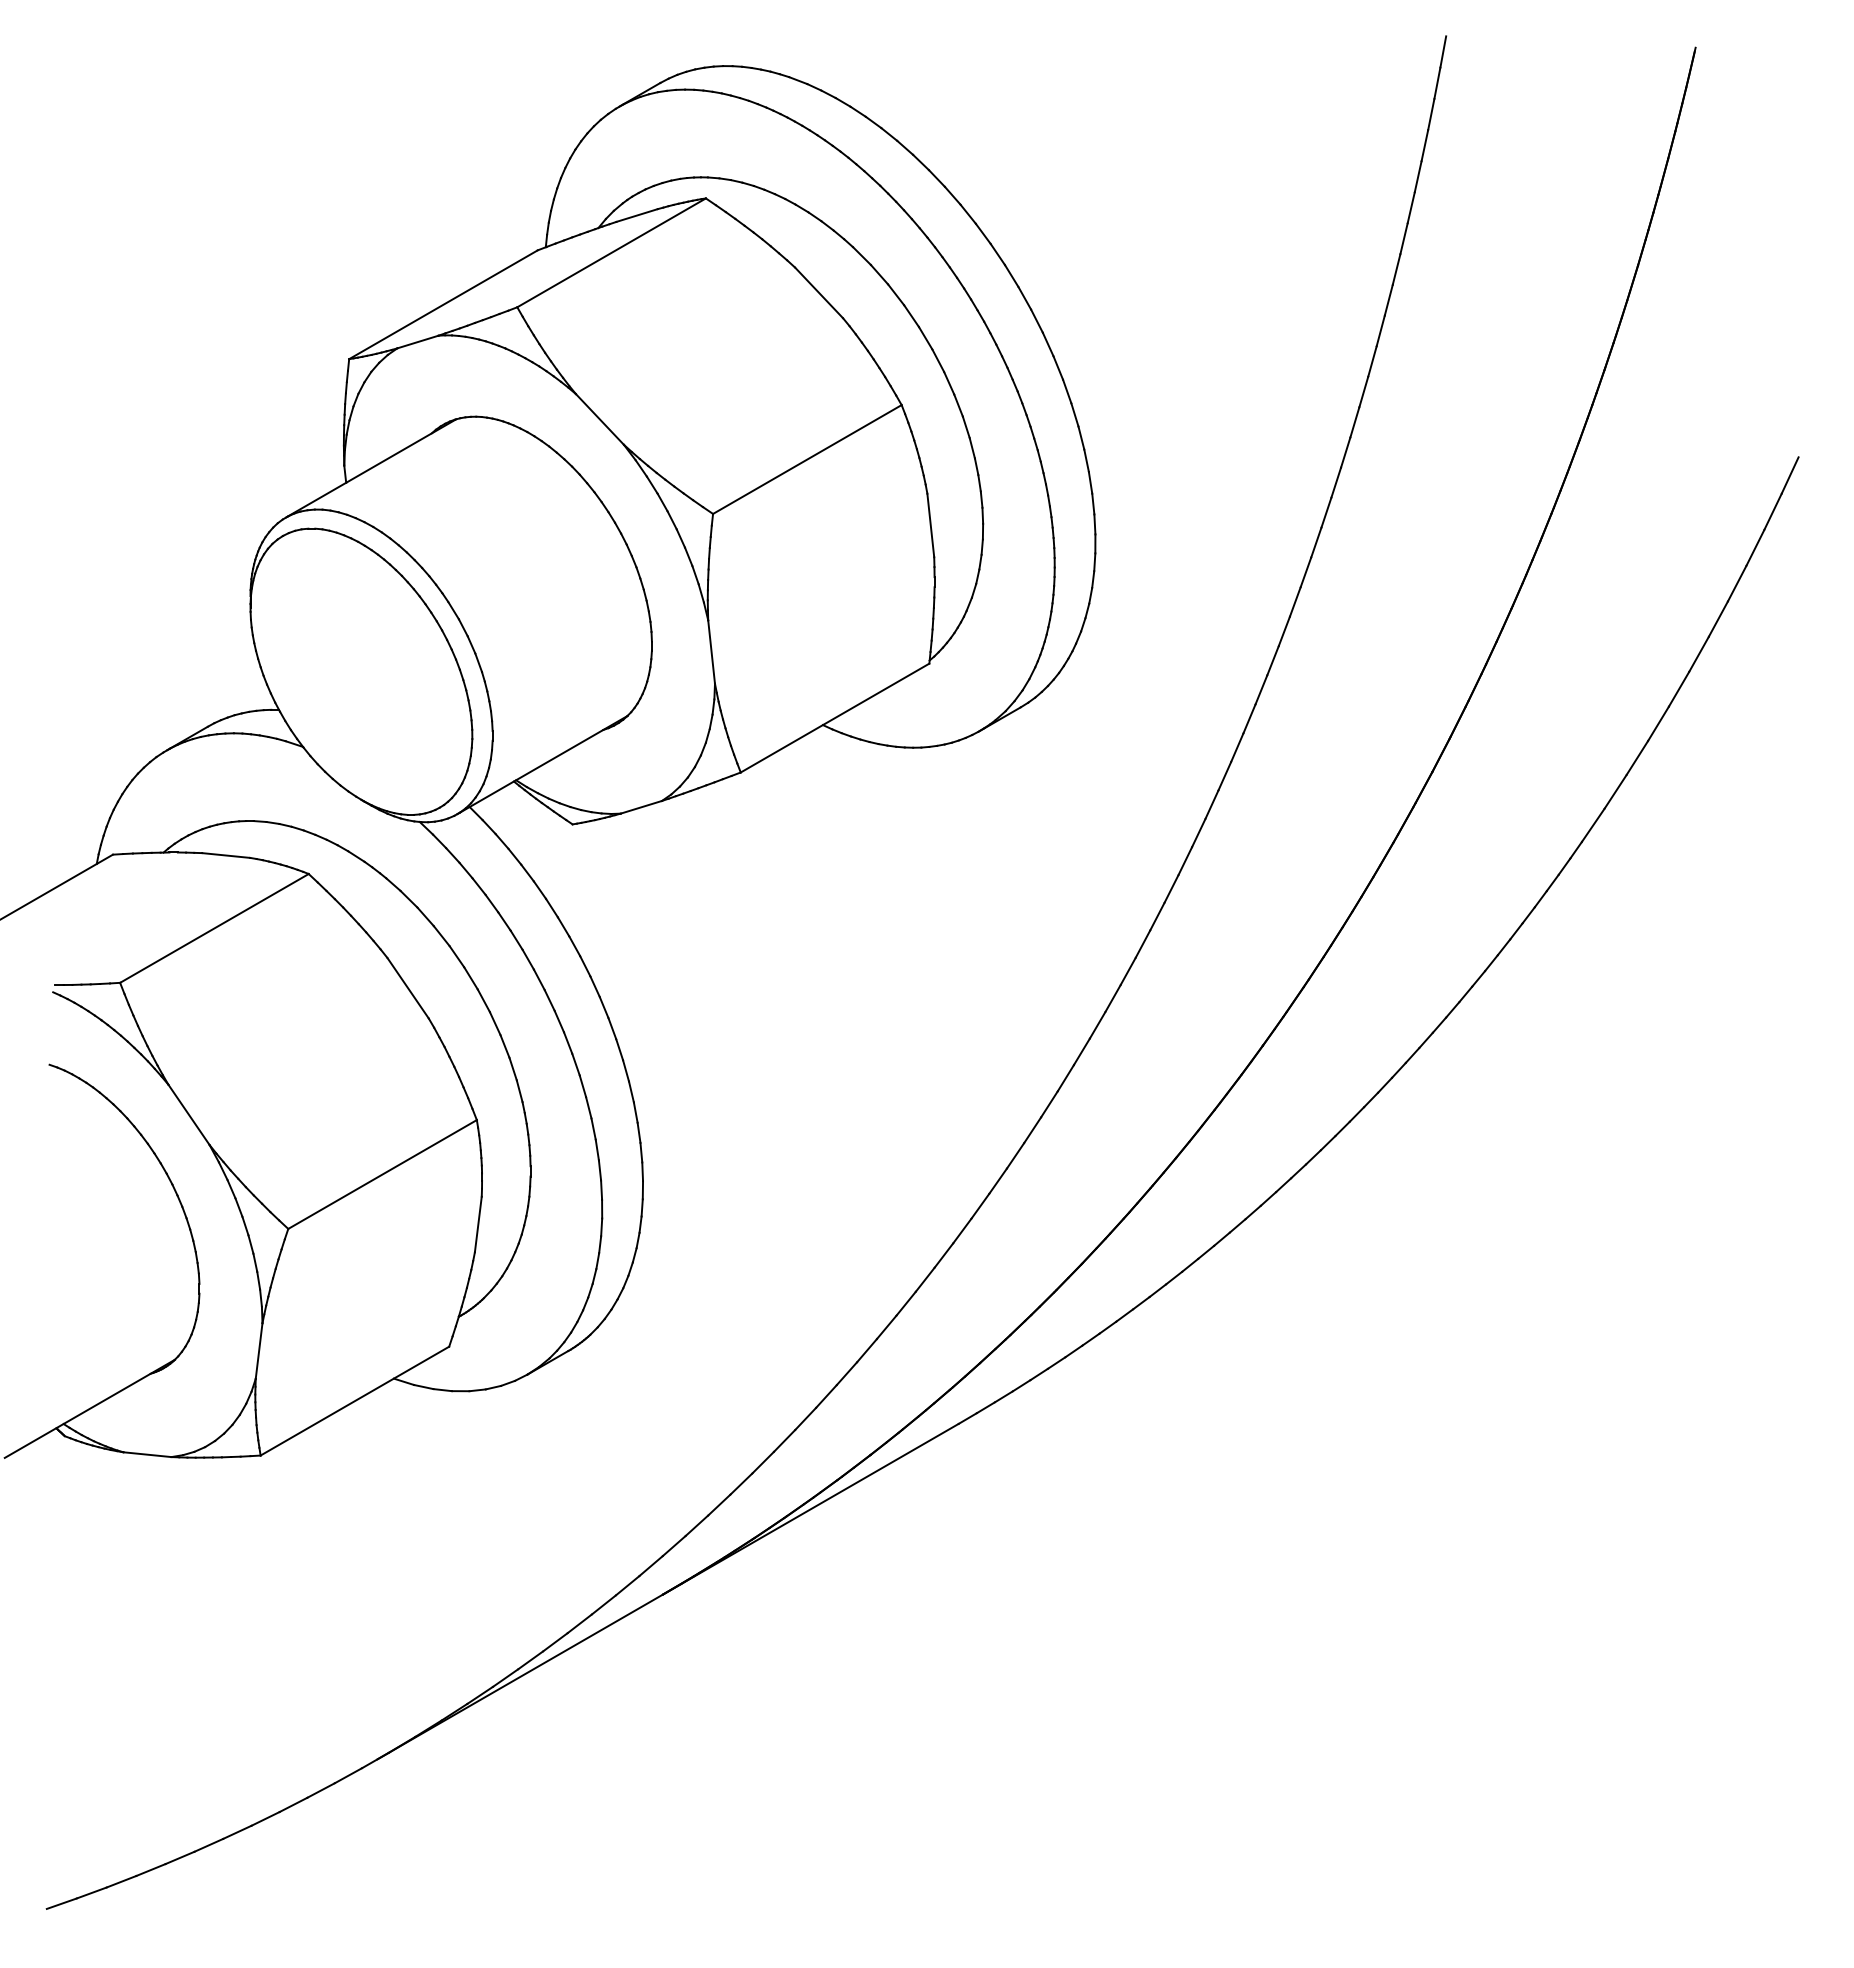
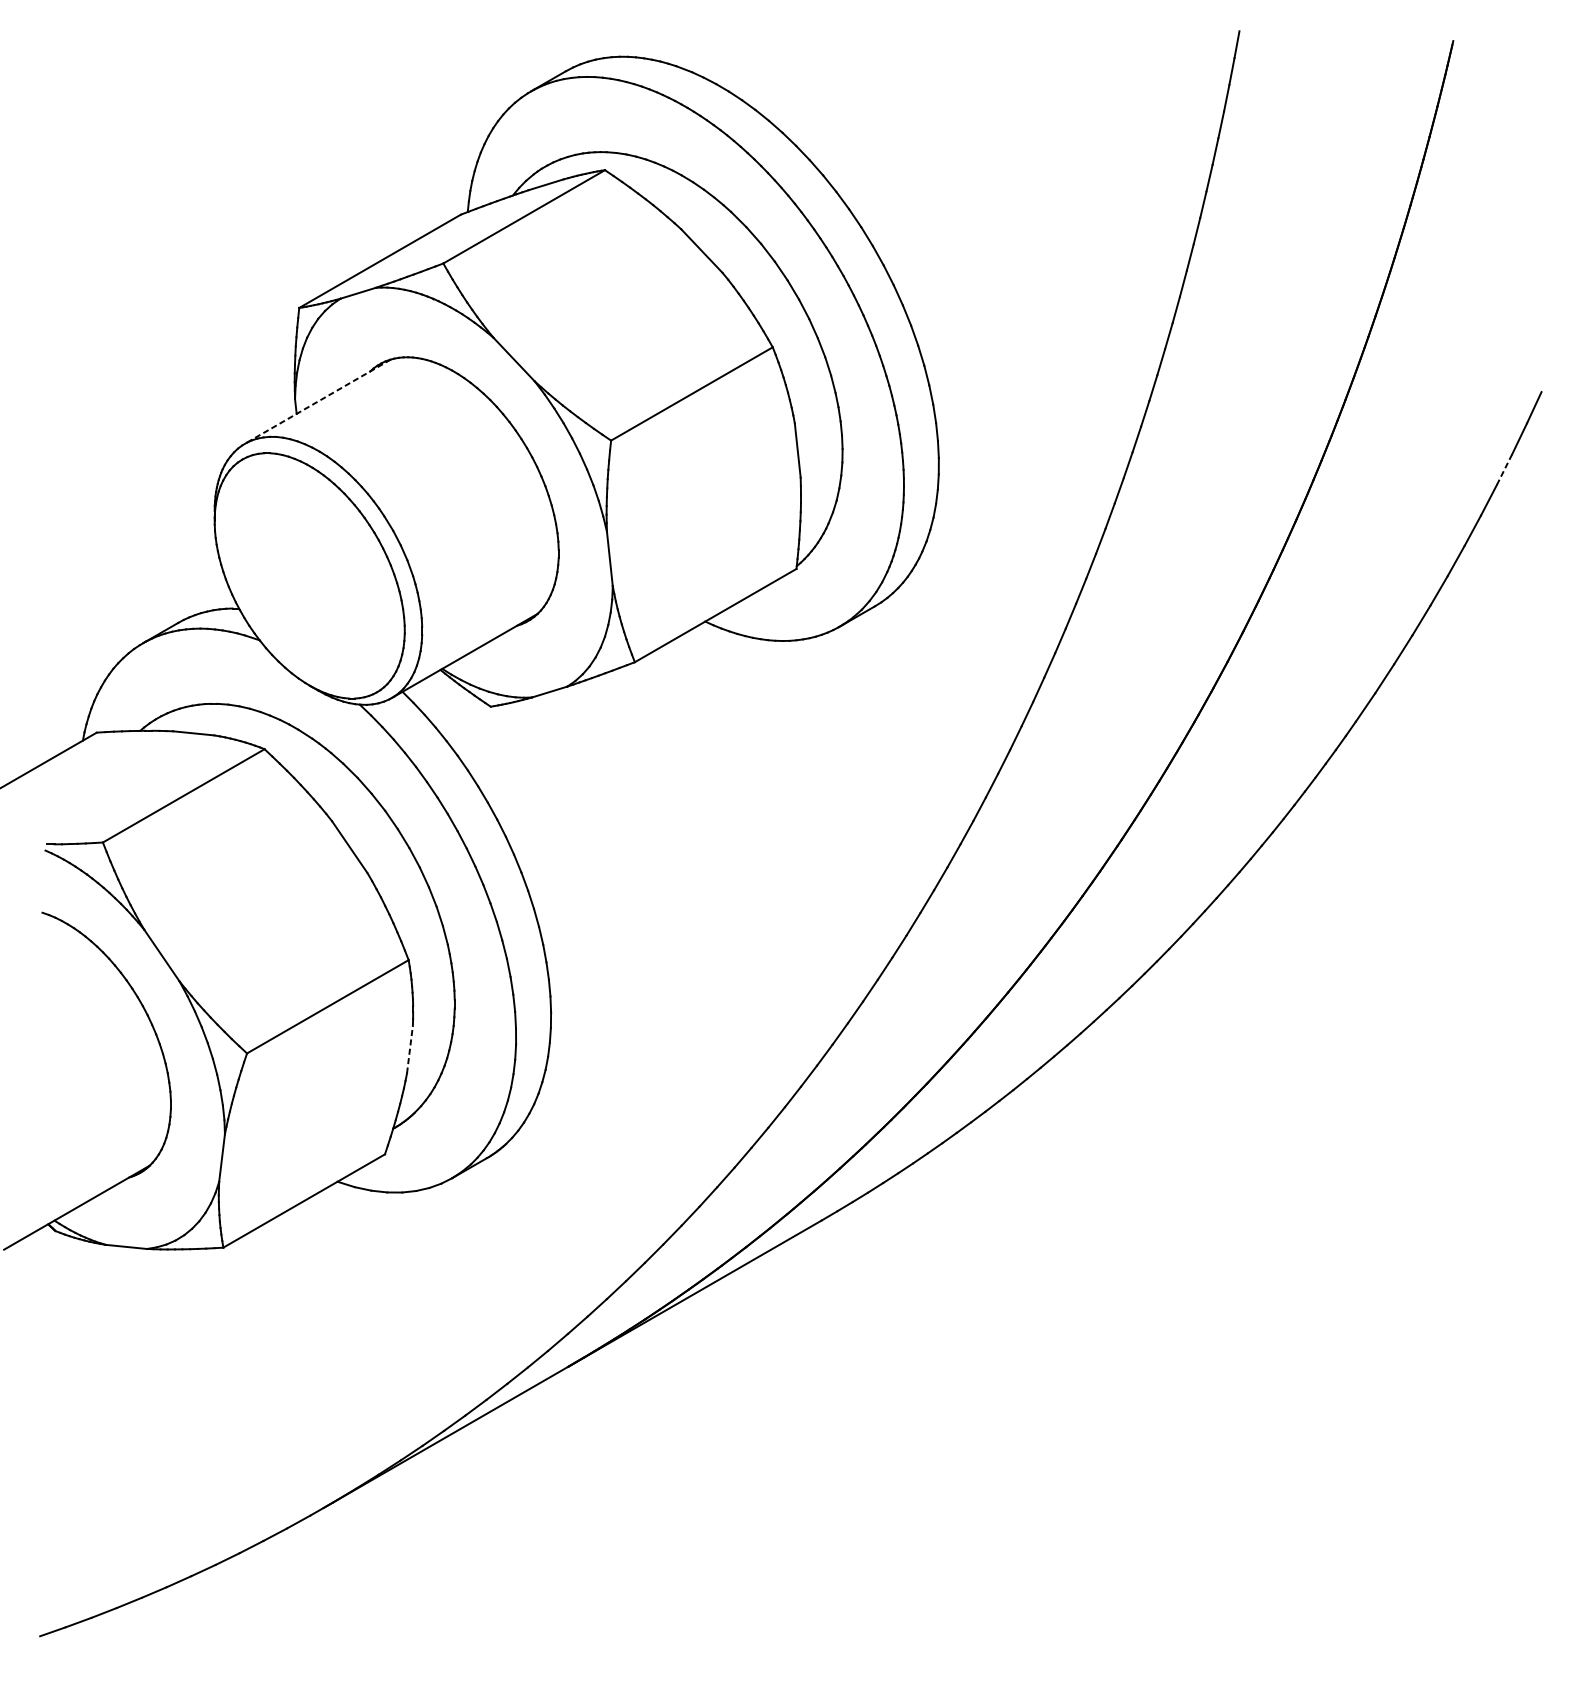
line: (370, 468) -> (317, 401), solid -> dashed
line: (1755, 547) -> (1504, 469), solid -> dashed
line: (478, 1224) -> (410, 1049), solid -> dashed

